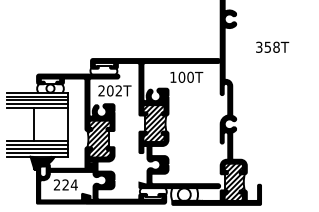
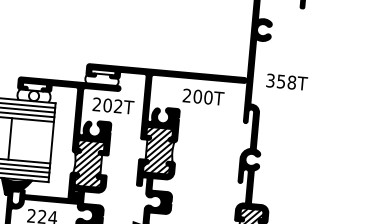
text: (272, 46) -> (287, 81), moved
text: (173, 76) -> (187, 94), 100T -> 200T

